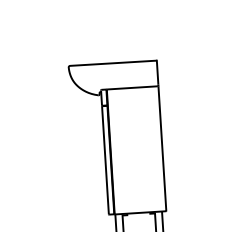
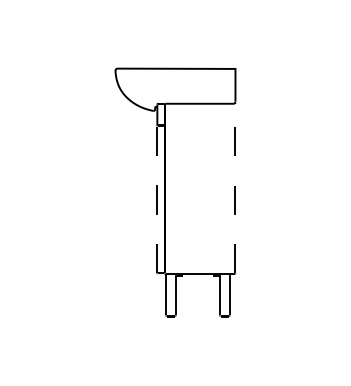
line: (162, 148) -> (235, 188), solid -> dashed
line: (105, 160) -> (157, 199), solid -> dashed

